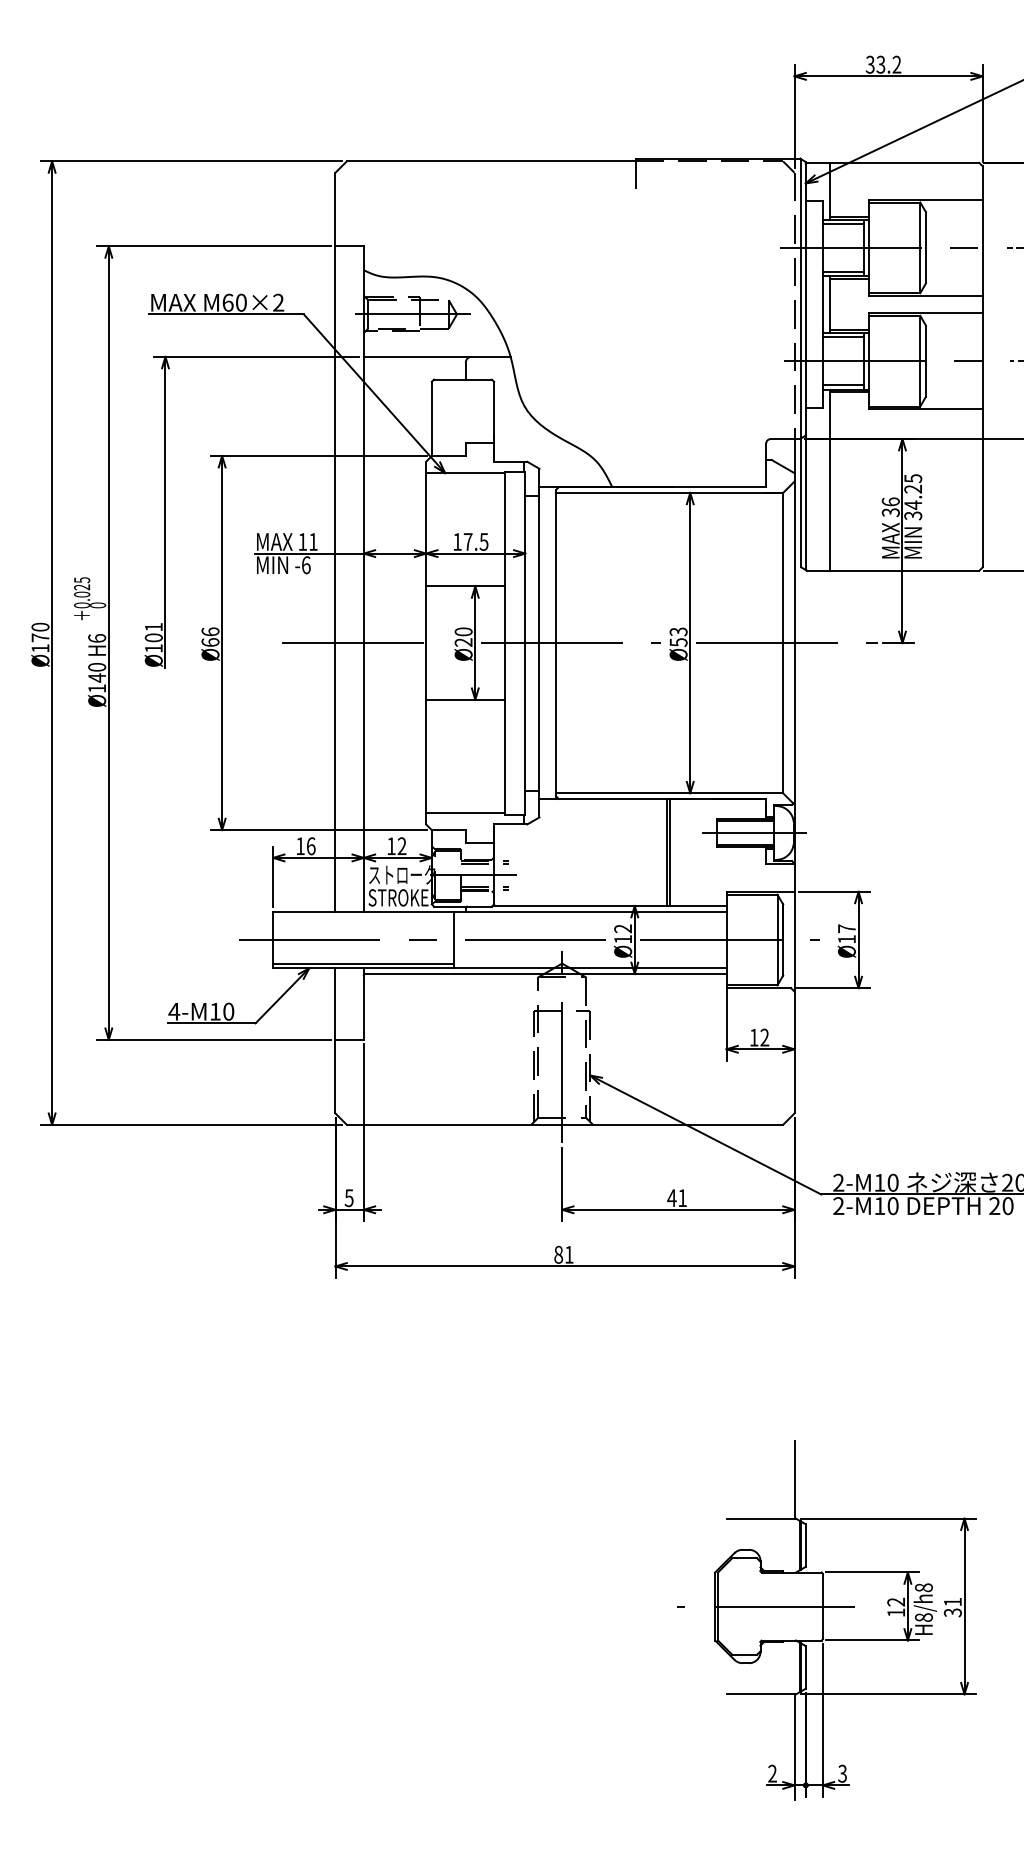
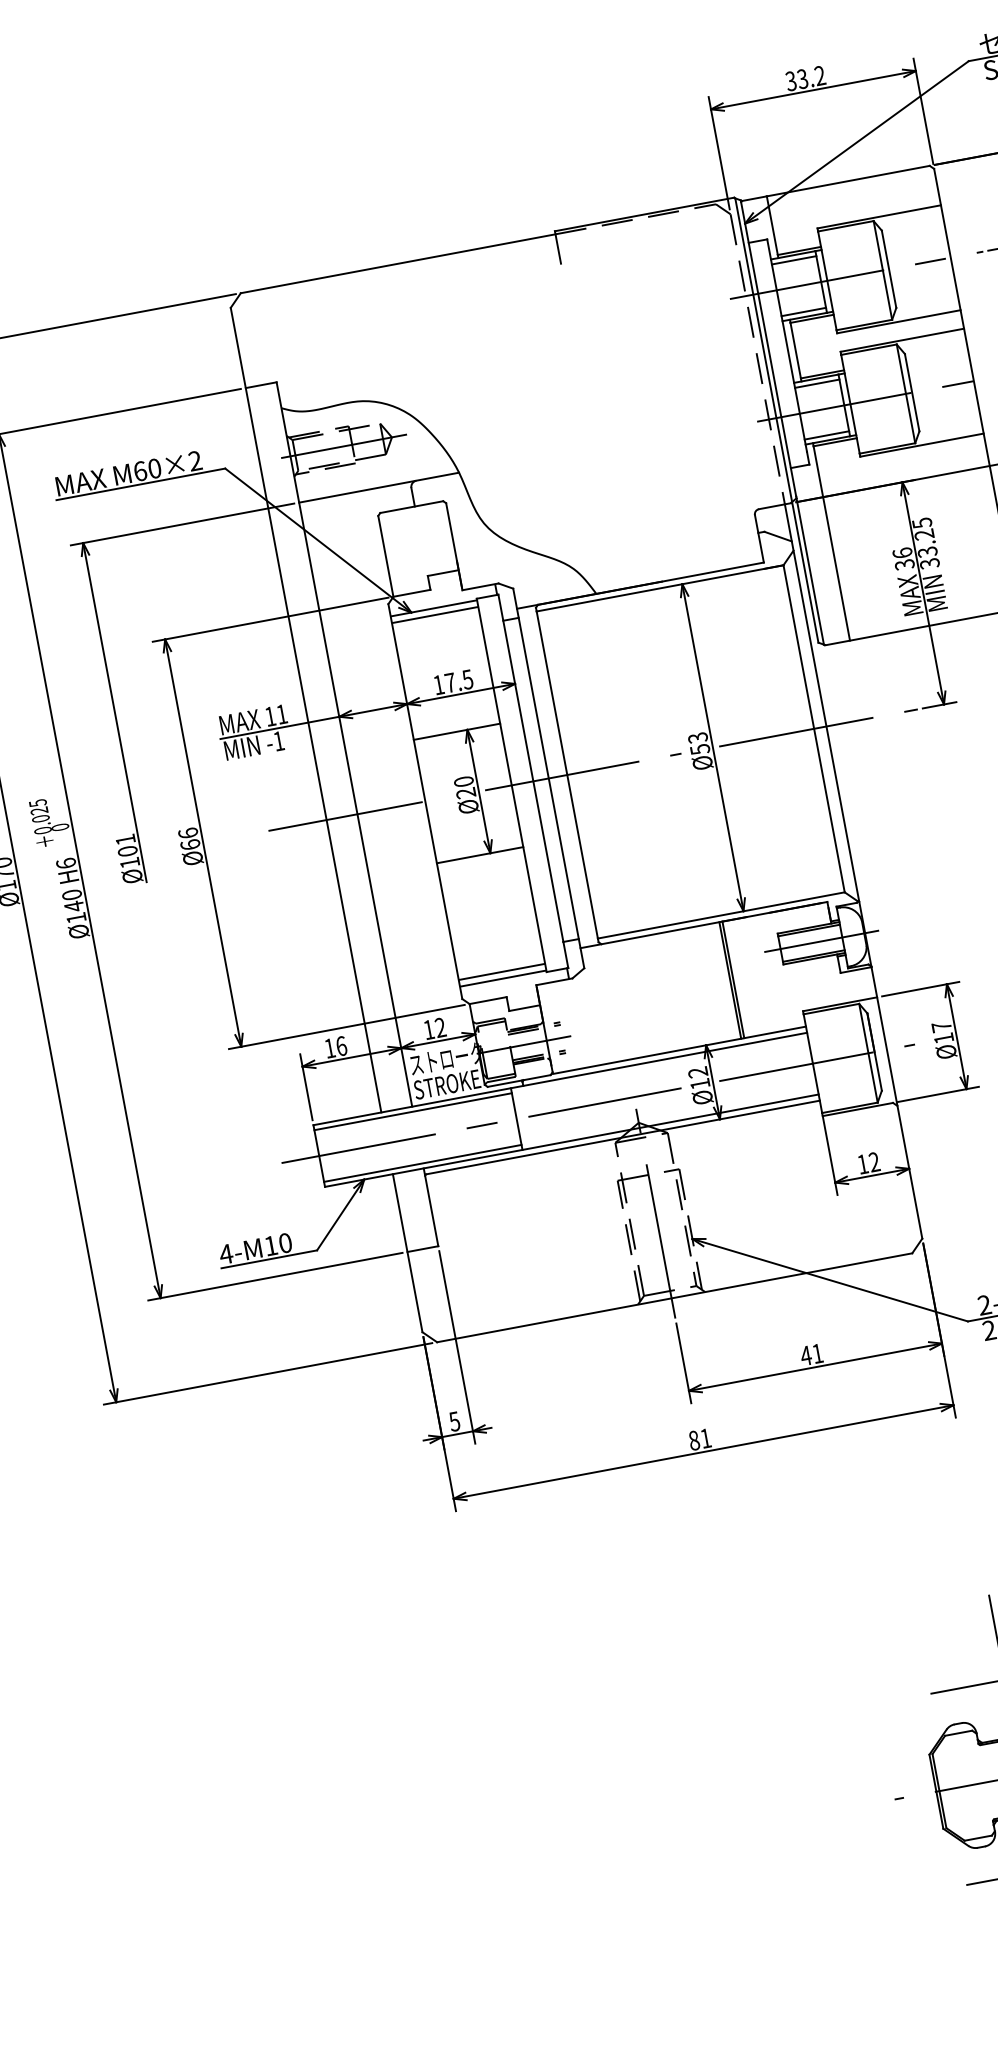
line: (465, 479) -> (434, 615), added
text: (913, 505) -> (927, 552), 34.25 -> 33.25
text: (306, 565) -> (279, 741), -6 -> -1
line: (465, 806) -> (501, 971), added
line: (363, 916) -> (412, 1112), added

